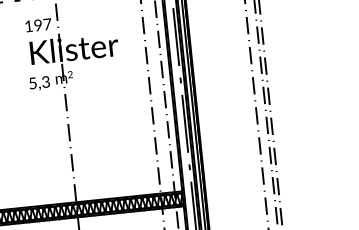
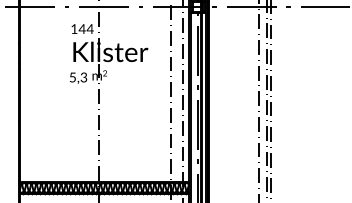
text: (41, 24) -> (85, 28), 197 -> 144

